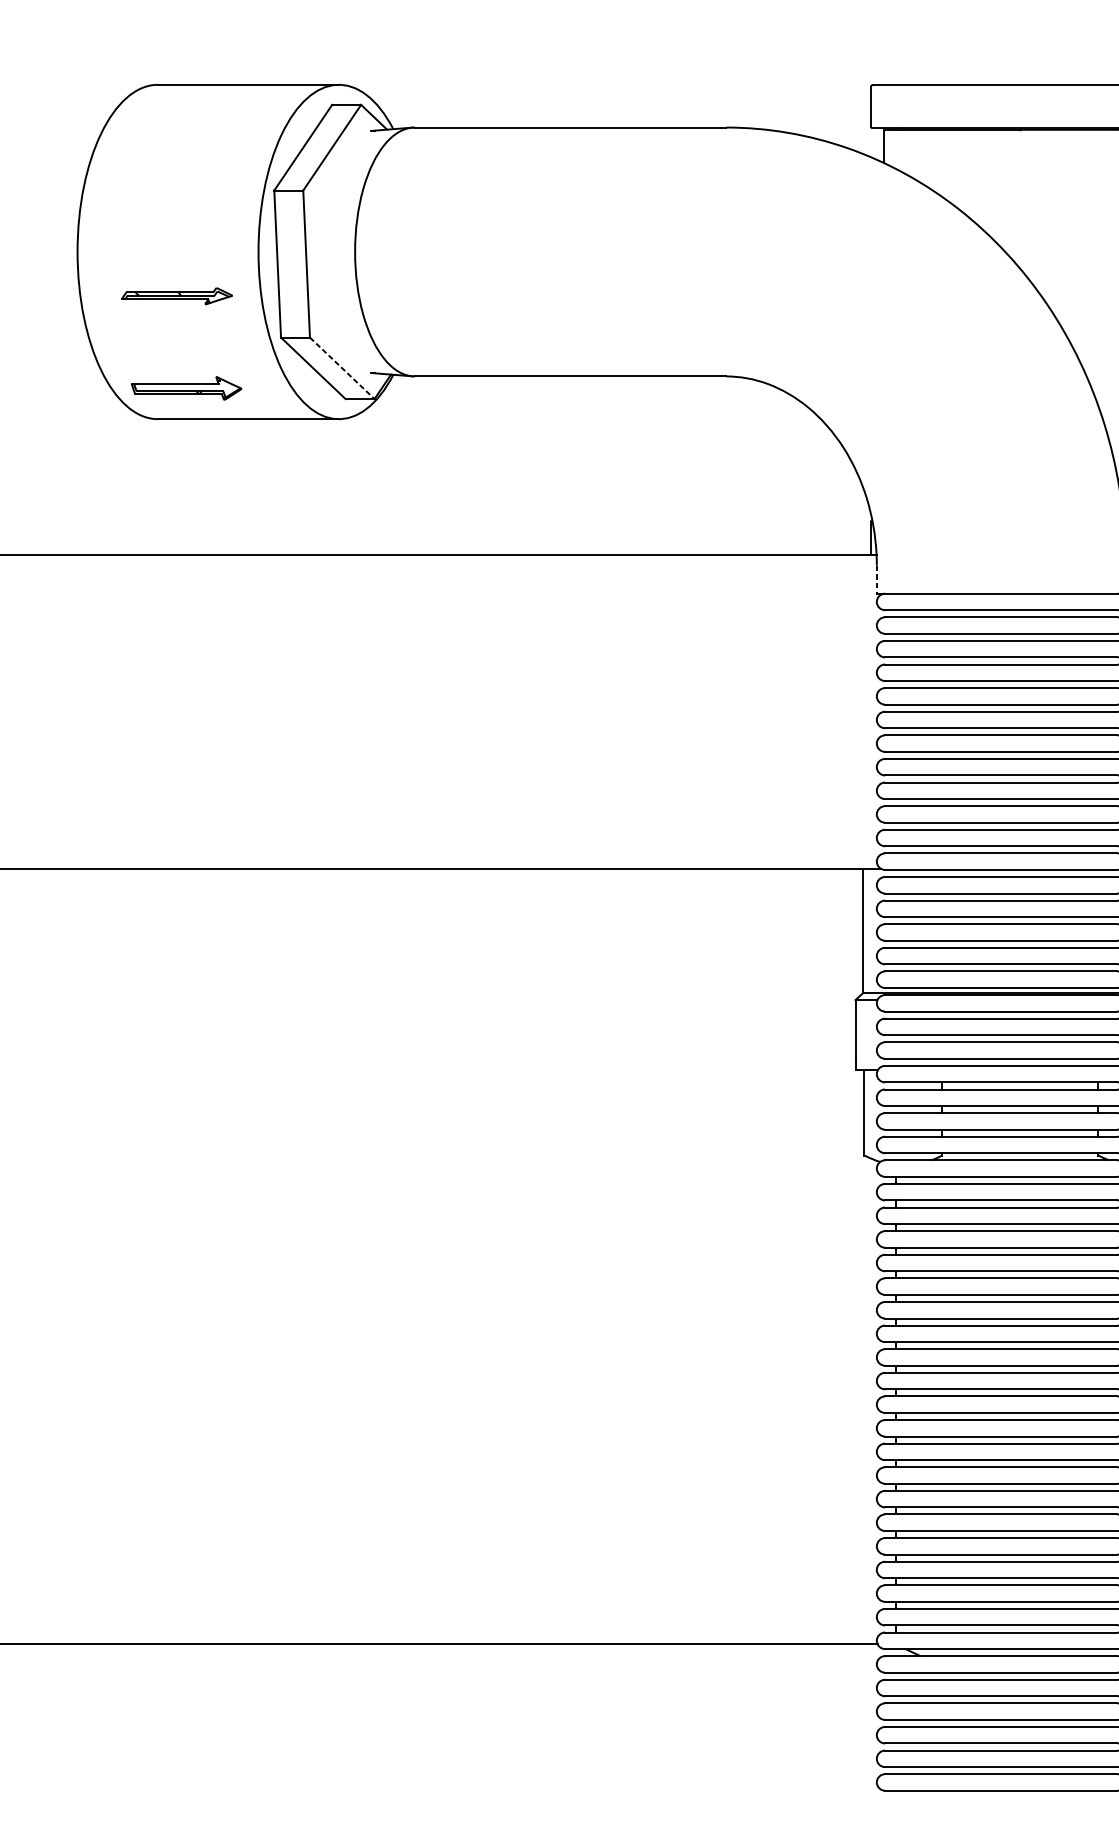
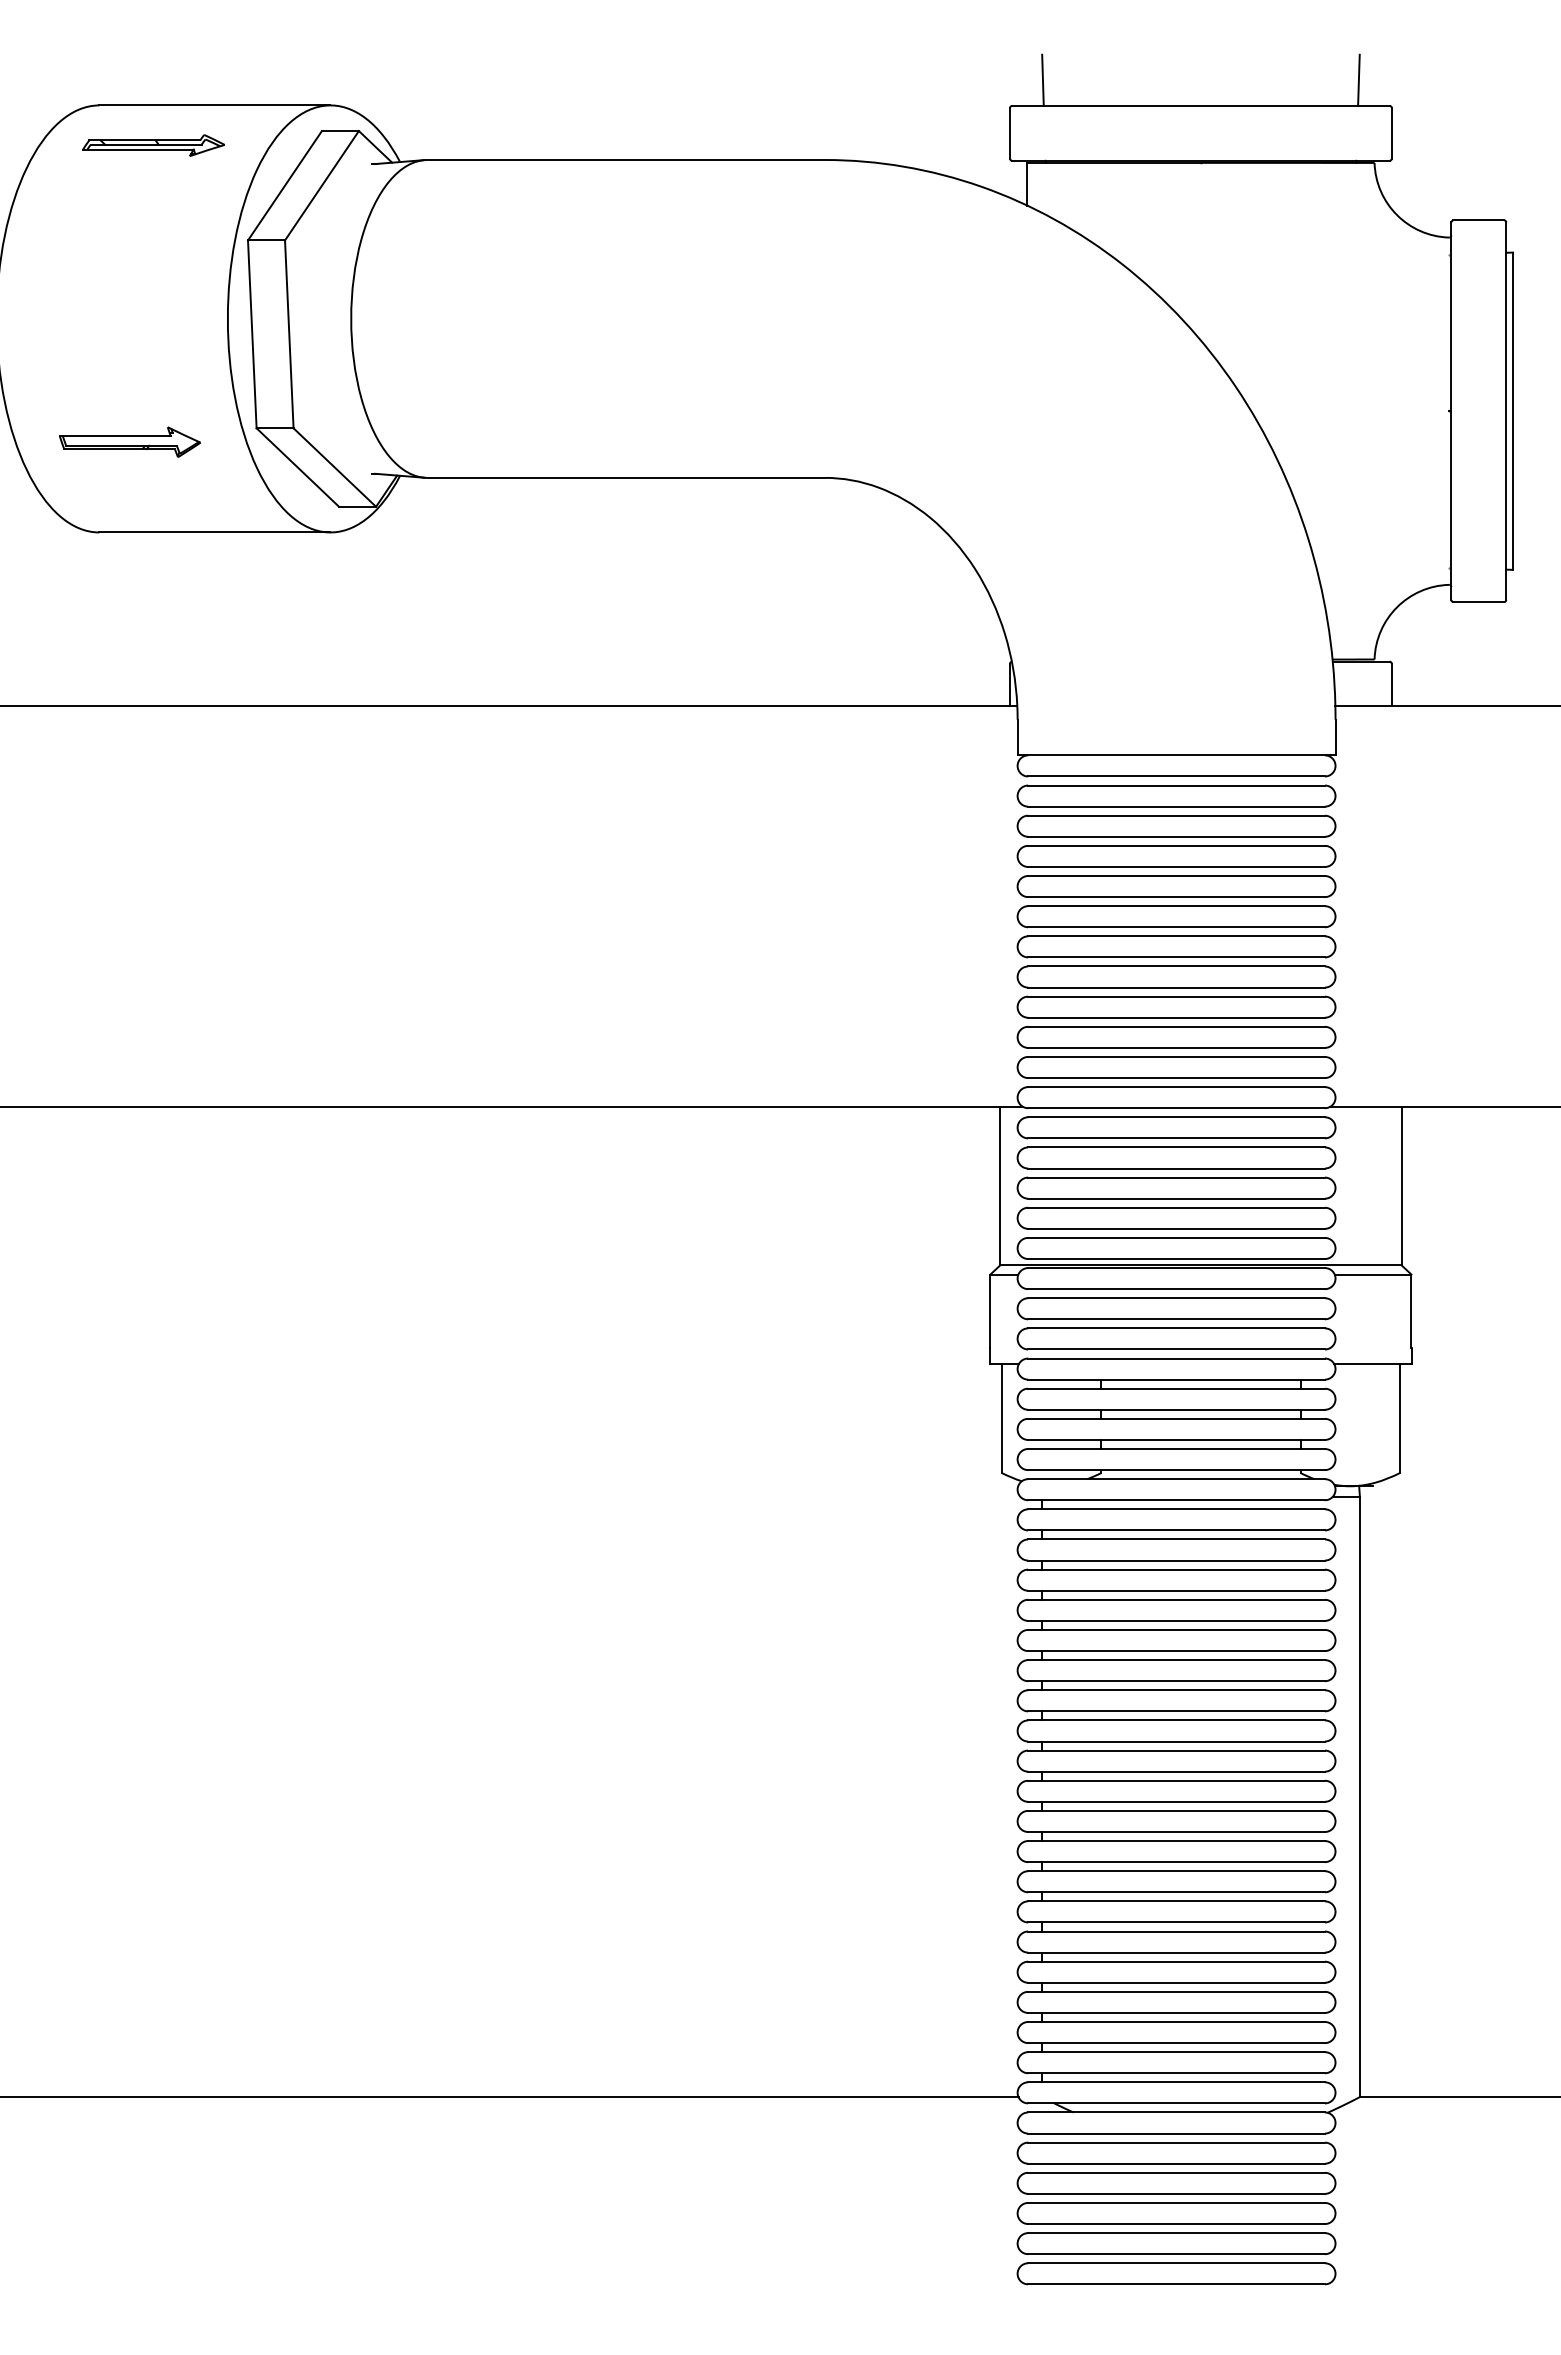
line: (896, 64) -> (1042, 79), added
part: (176, 296) -> (153, 145), moved
line: (342, 368) -> (334, 467), dashed -> solid
part: (186, 387) -> (129, 441), moved
line: (876, 579) -> (1017, 737), dashed -> solid

